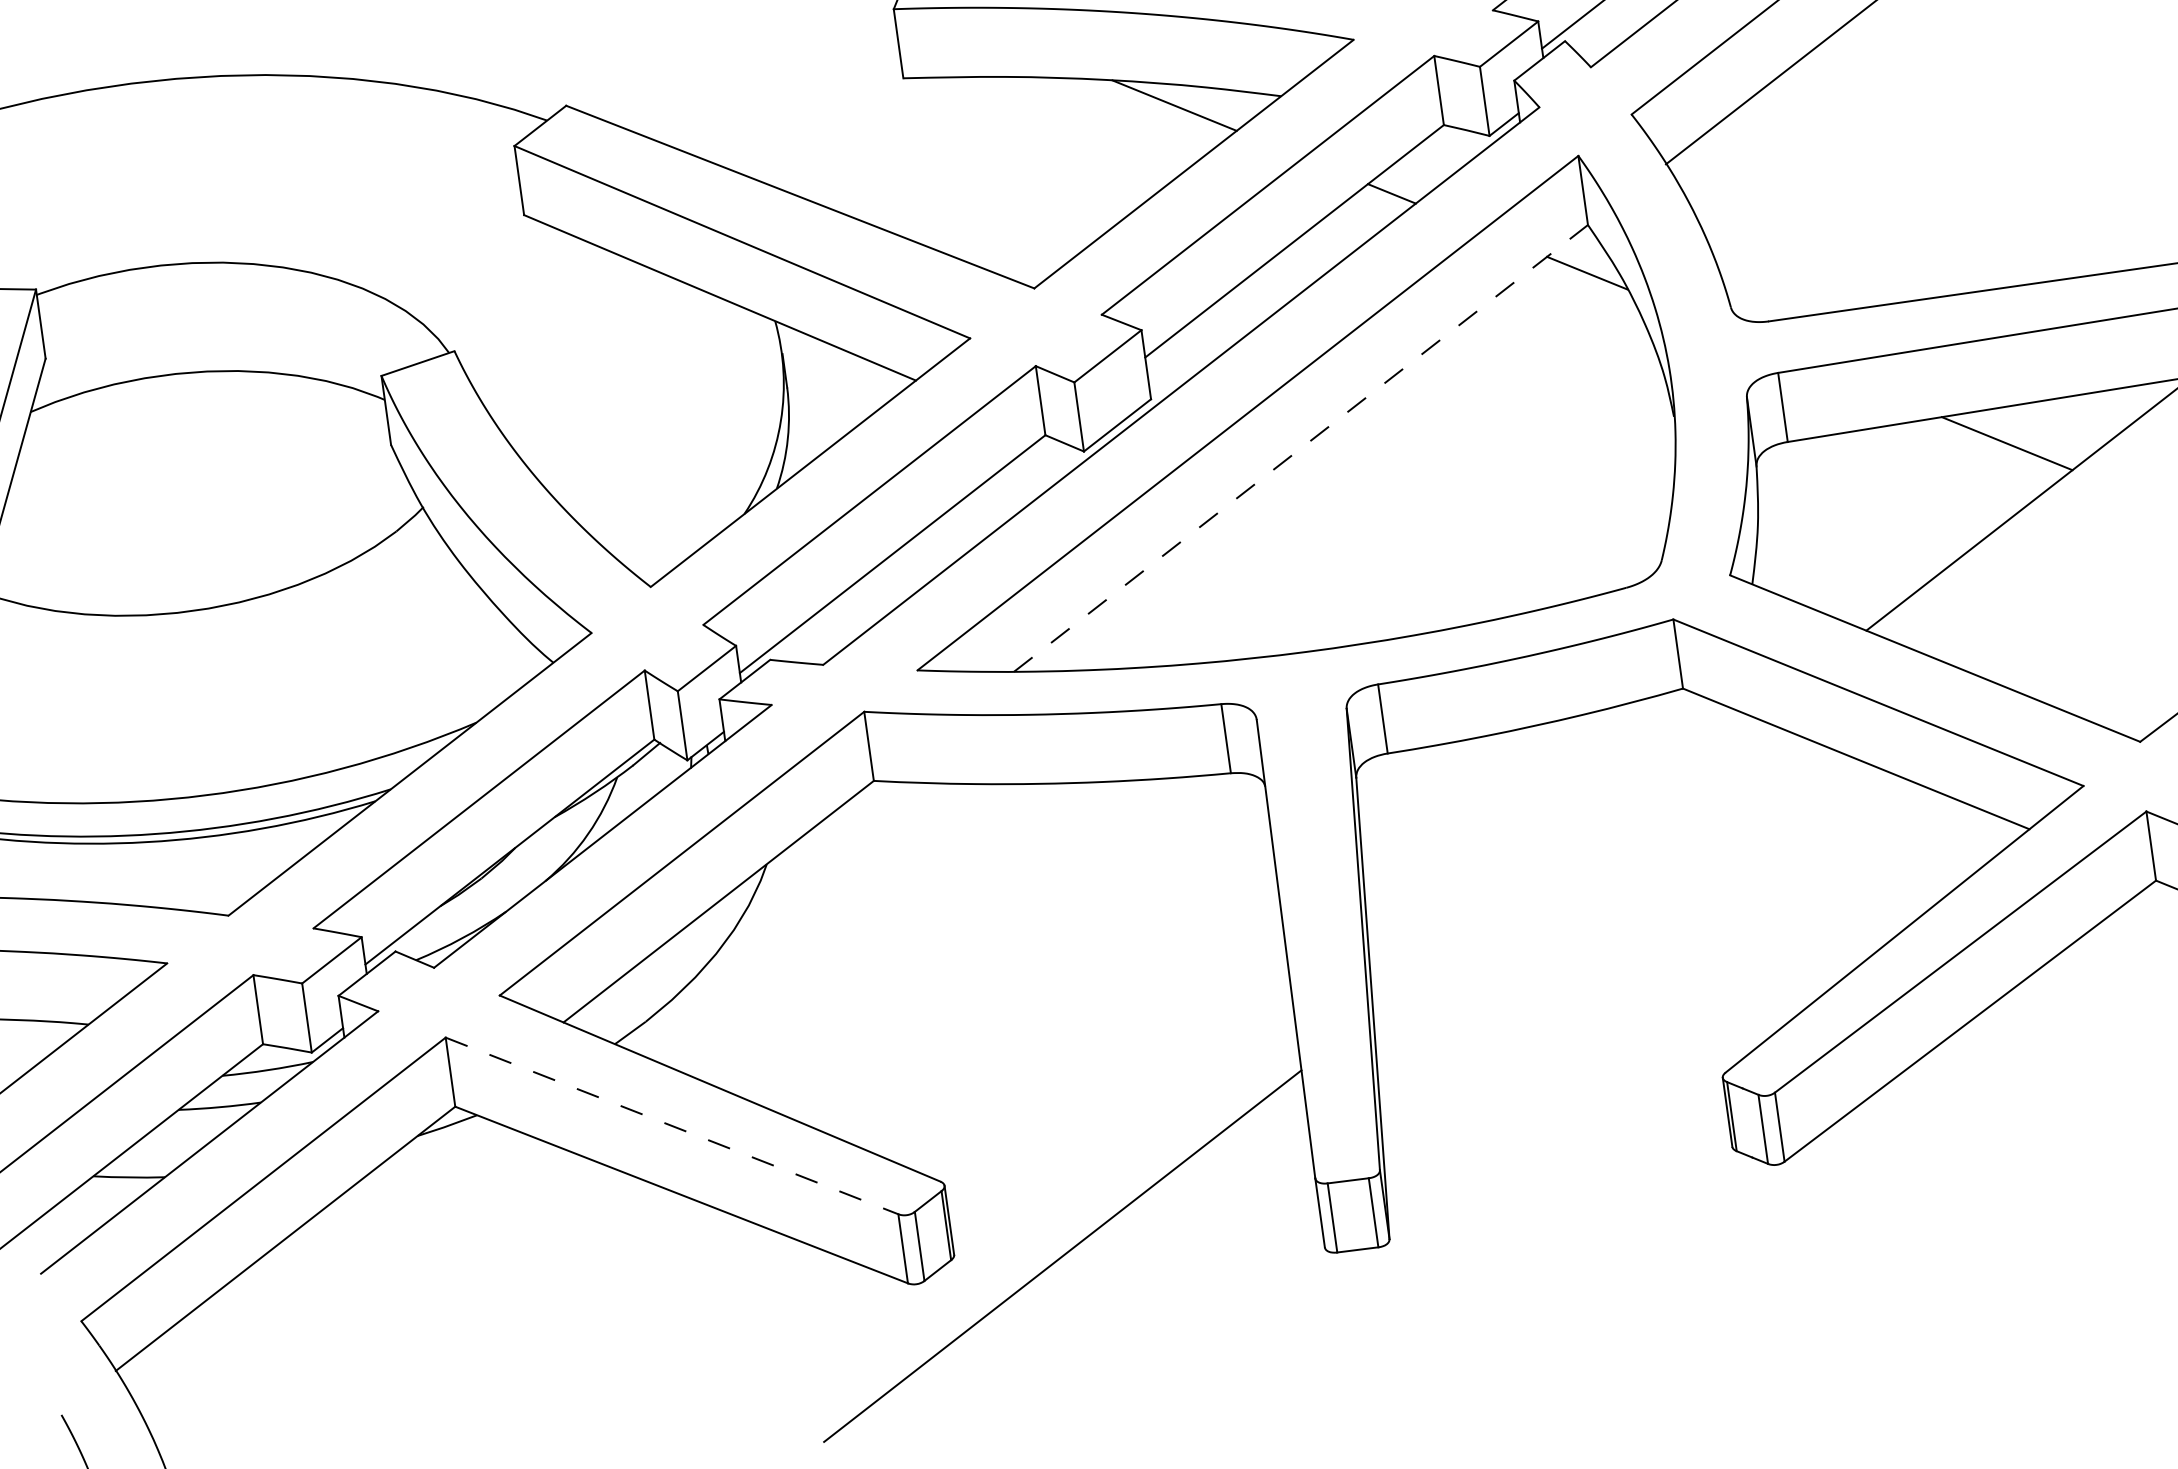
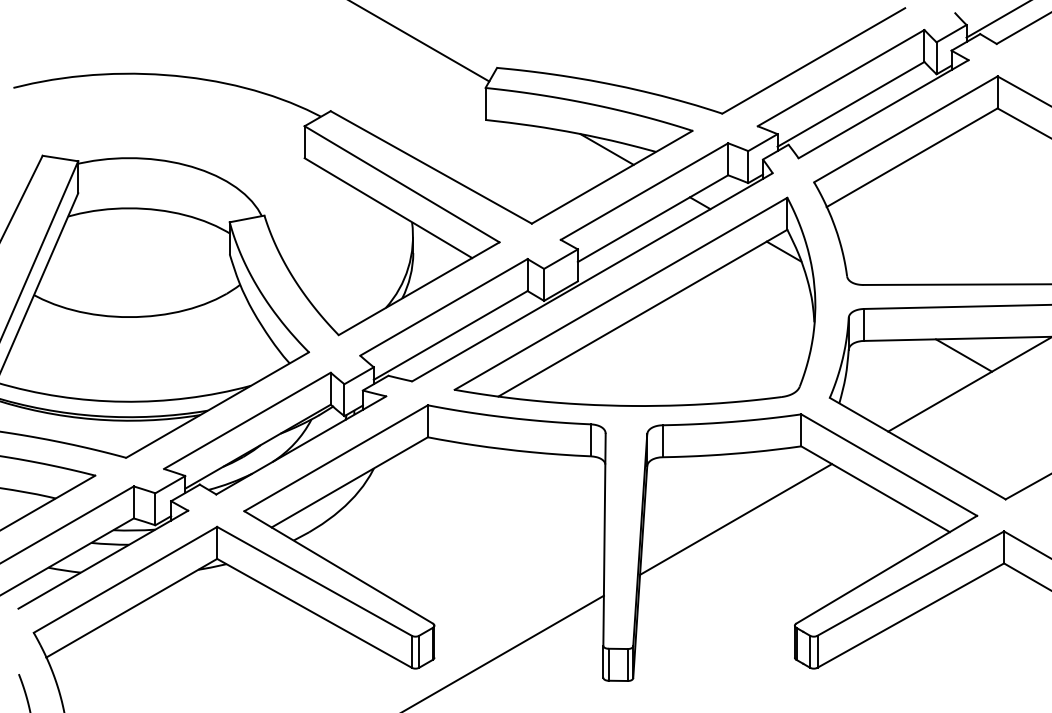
line: (1300, 449) -> (642, 313), dashed -> solid
line: (1564, 865) -> (736, 519), added
line: (672, 1126) -> (314, 581), dashed -> solid

